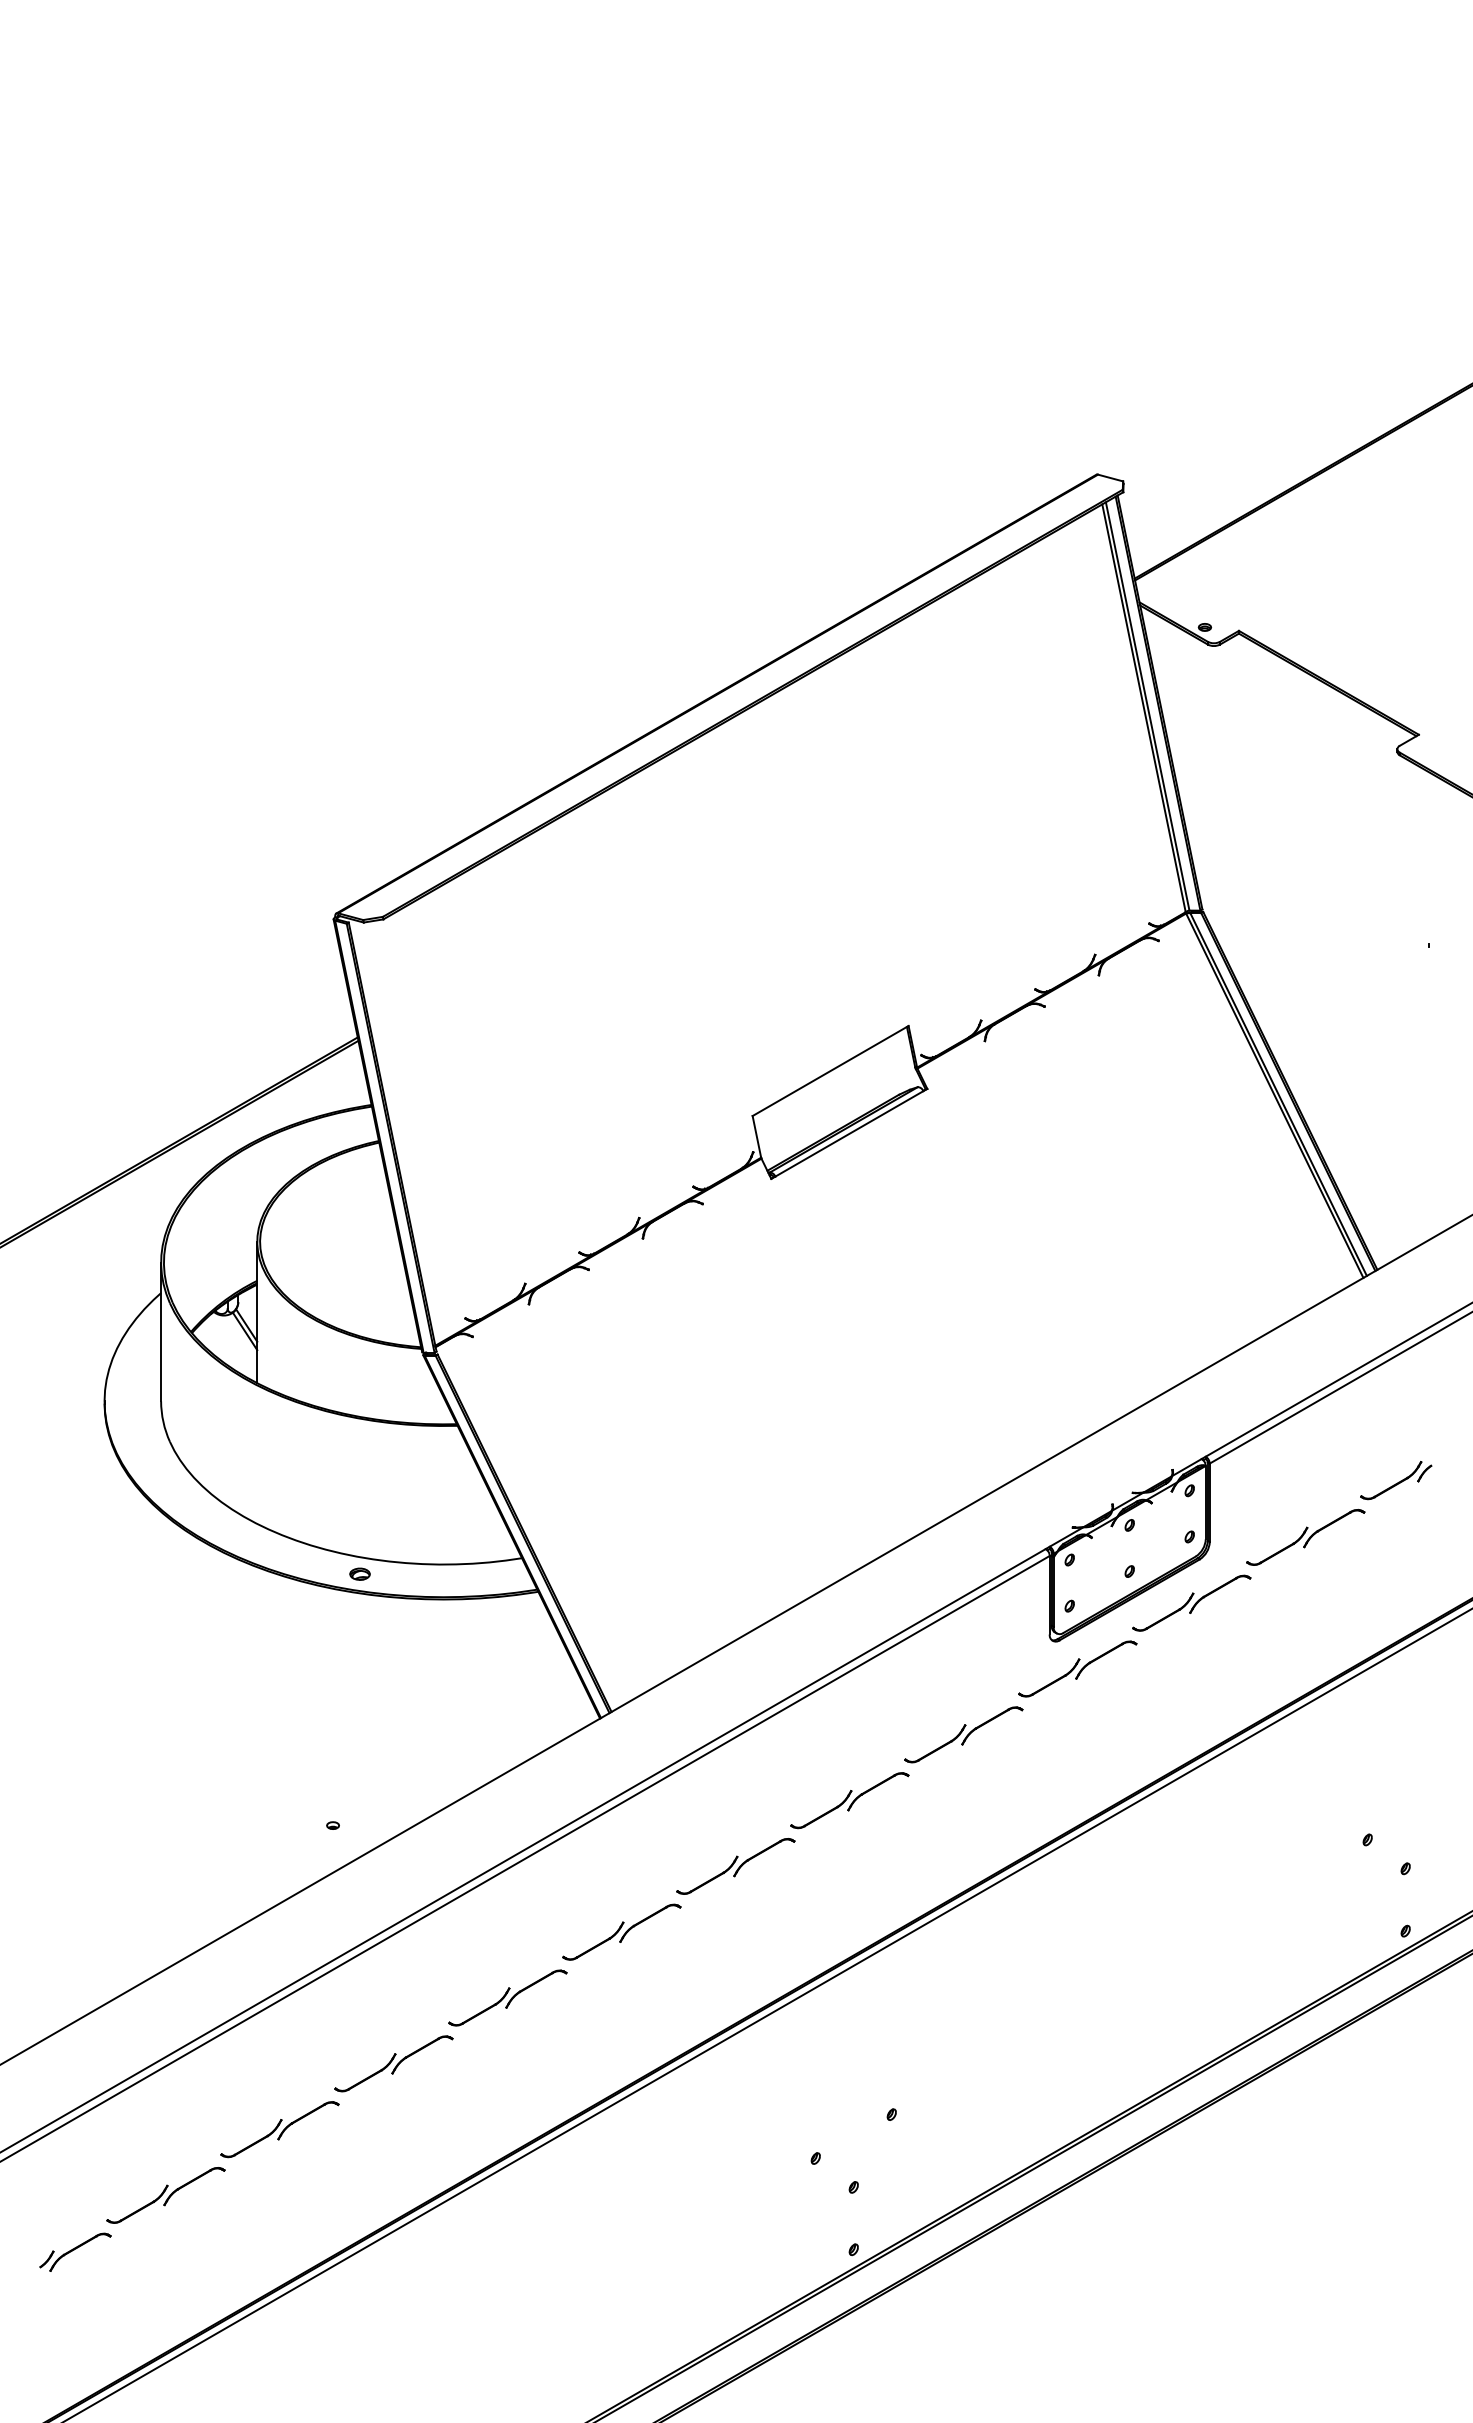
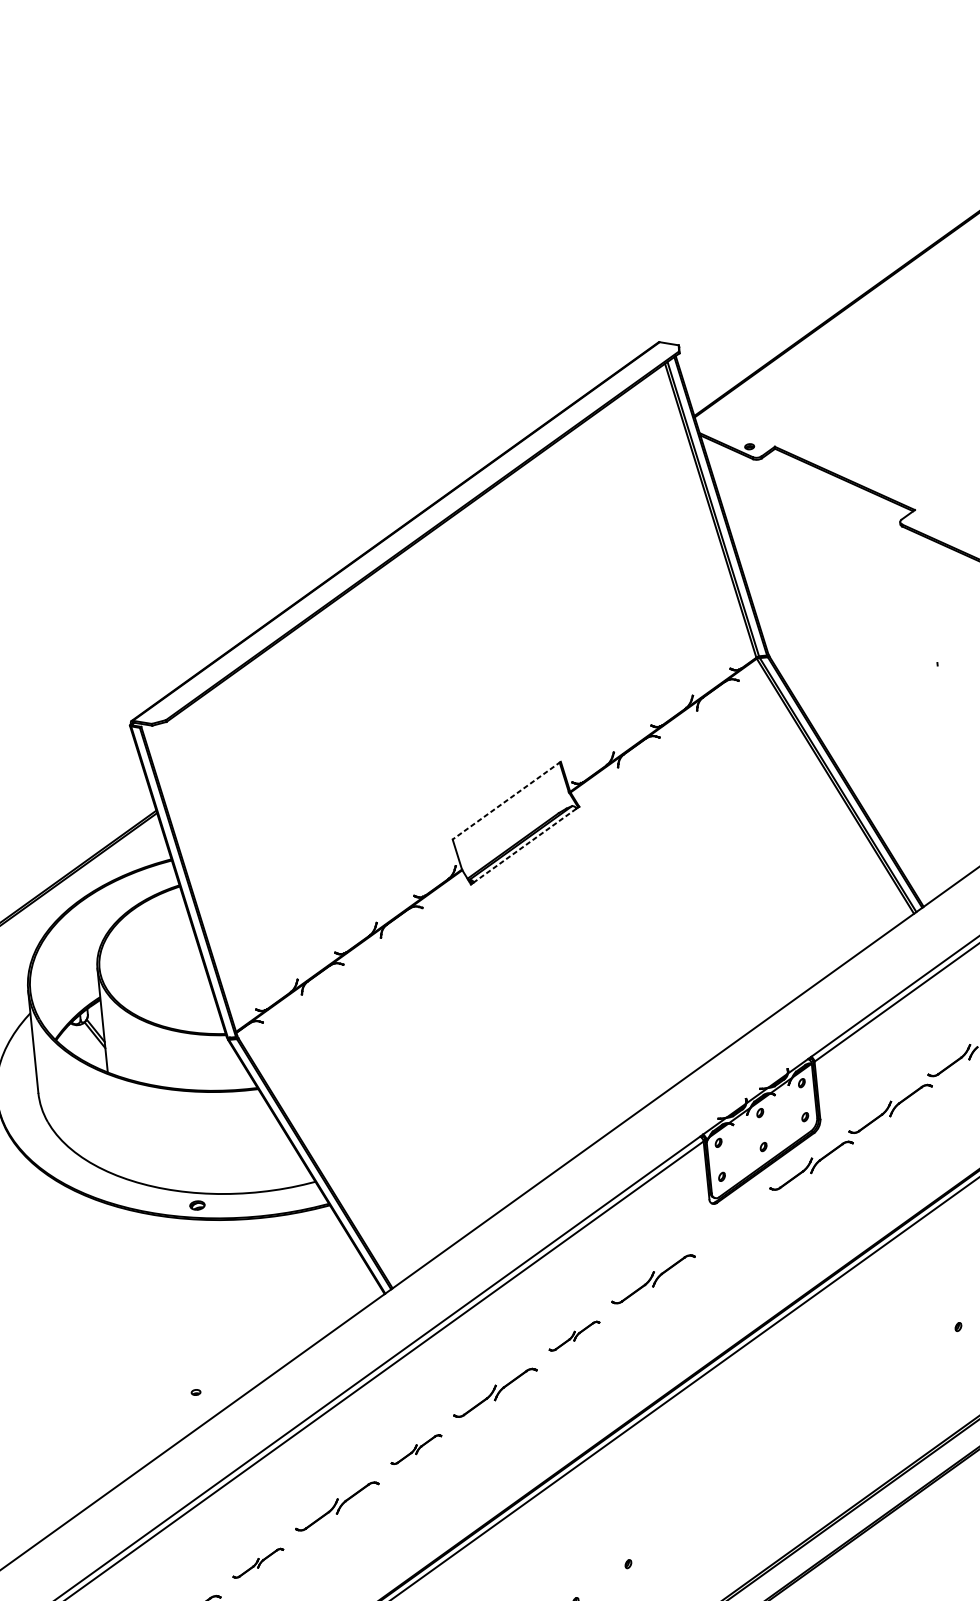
line: (830, 1071) -> (506, 801), solid -> dashed
line: (848, 1134) -> (524, 846), solid -> dashed
part: (1077, 1668) -> (732, 1222), removed
part: (849, 1800) -> (574, 1336), size x0.6
part: (621, 1931) -> (416, 1449), size x0.6
part: (393, 2063) -> (258, 1563), size x0.6

